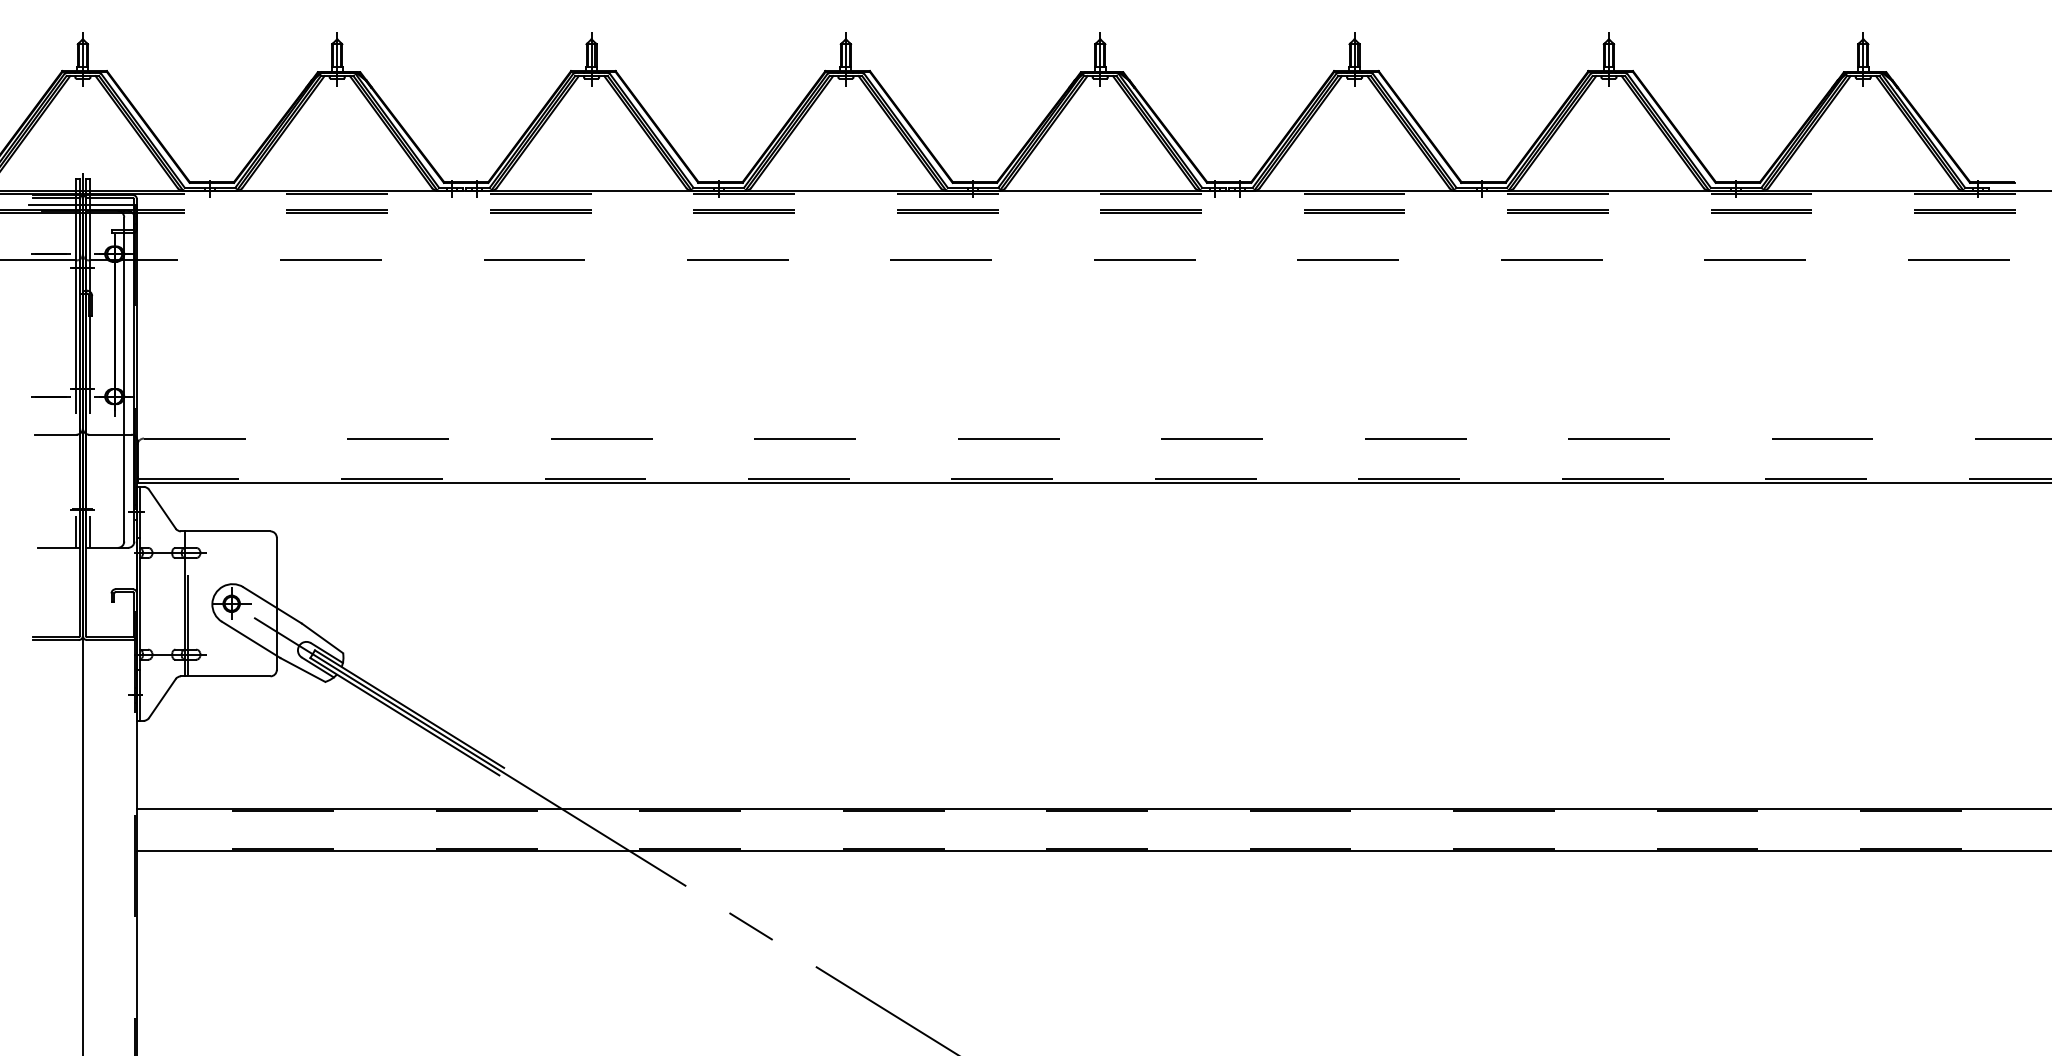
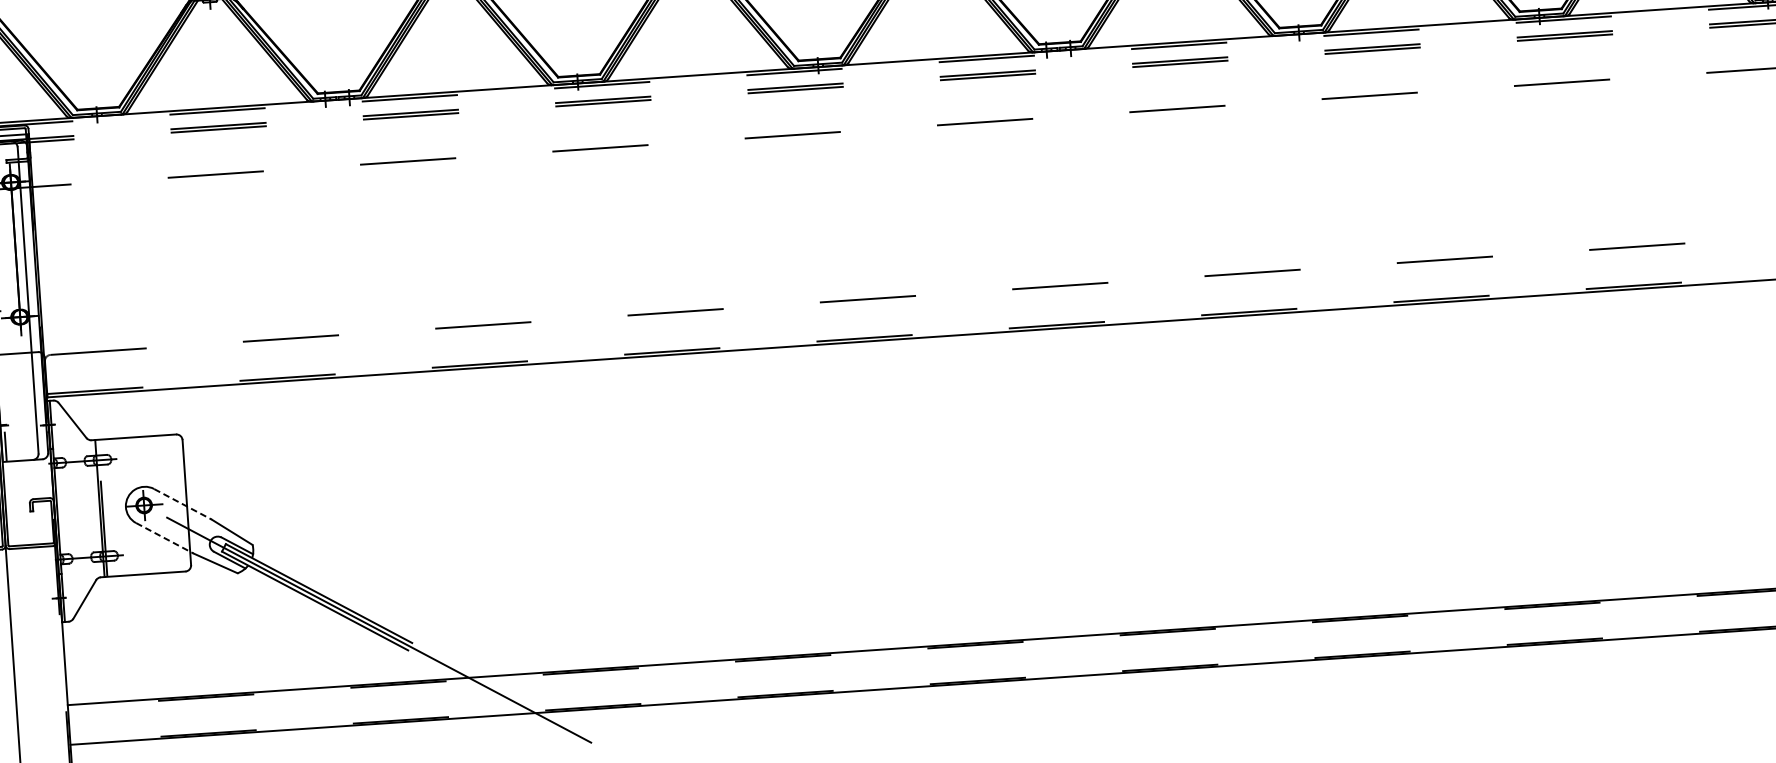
line: (273, 605) -> (183, 504), solid -> dashed
line: (251, 640) -> (165, 538), solid -> dashed

